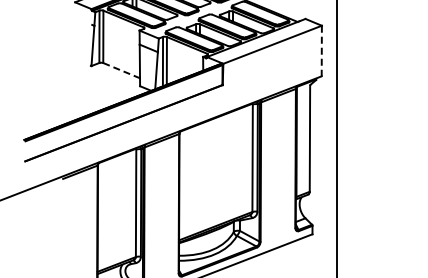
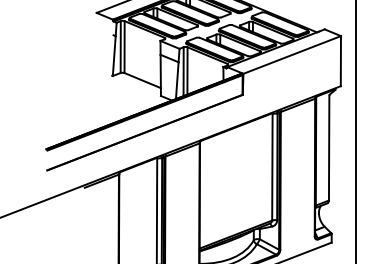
line: (321, 51) -> (340, 61), dashed -> solid
line: (121, 70) -> (142, 80), dashed -> solid

